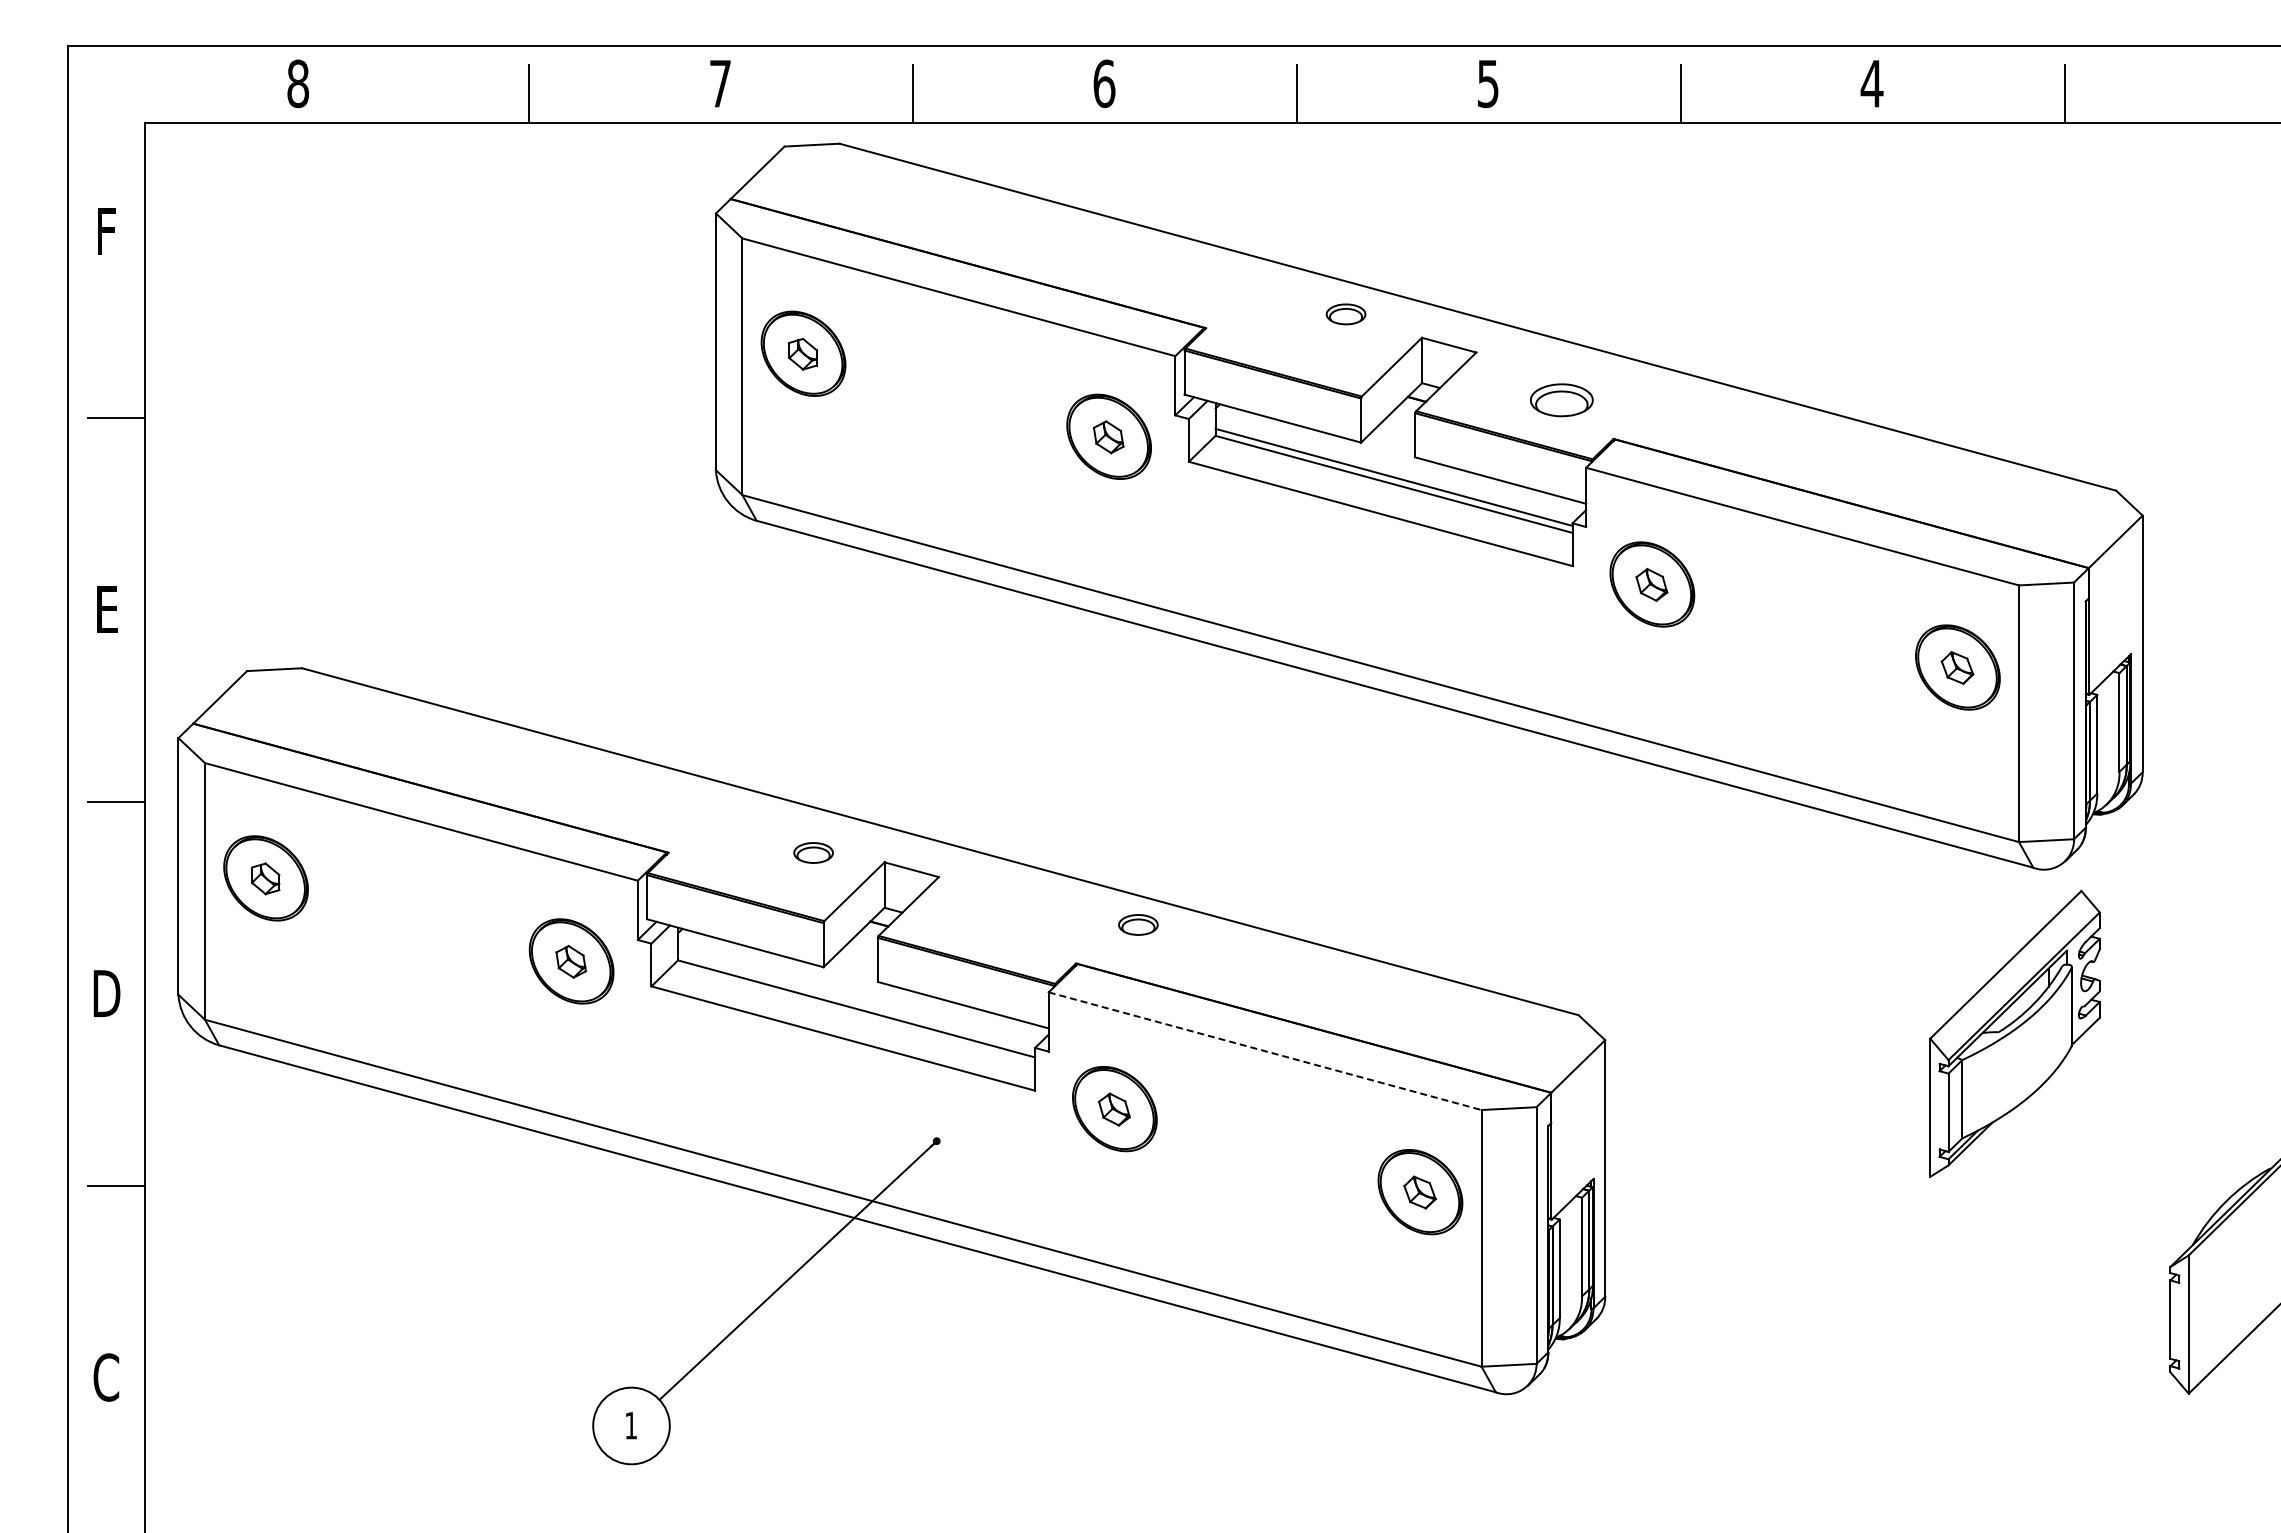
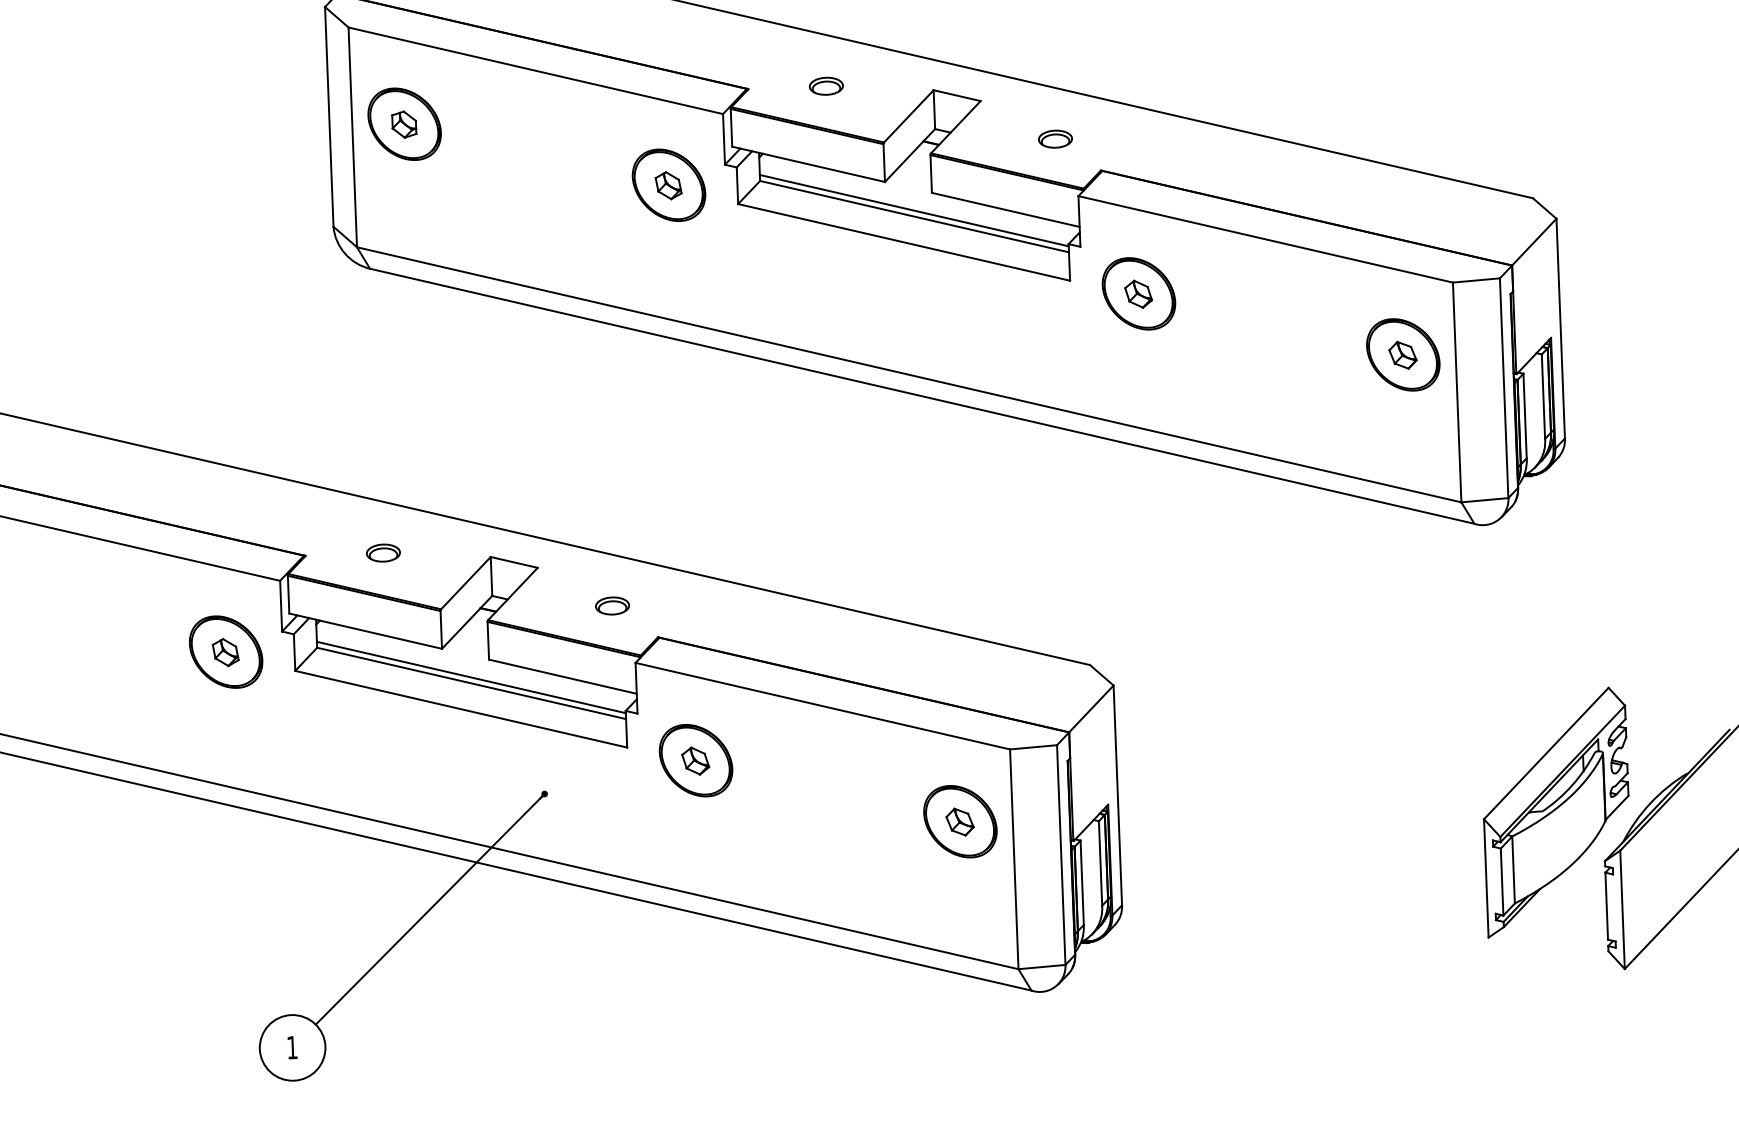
part: (1345, 314) -> (825, 86), moved
part: (1561, 400) -> (1055, 139), size x0.62
part: (813, 852) -> (383, 552), moved
part: (1138, 924) -> (612, 605), moved
line: (856, 1001) -> (471, 677), added
part: (2014, 1033) -> (1556, 812), moved
line: (1265, 1051) -> (823, 706), dashed -> solid

